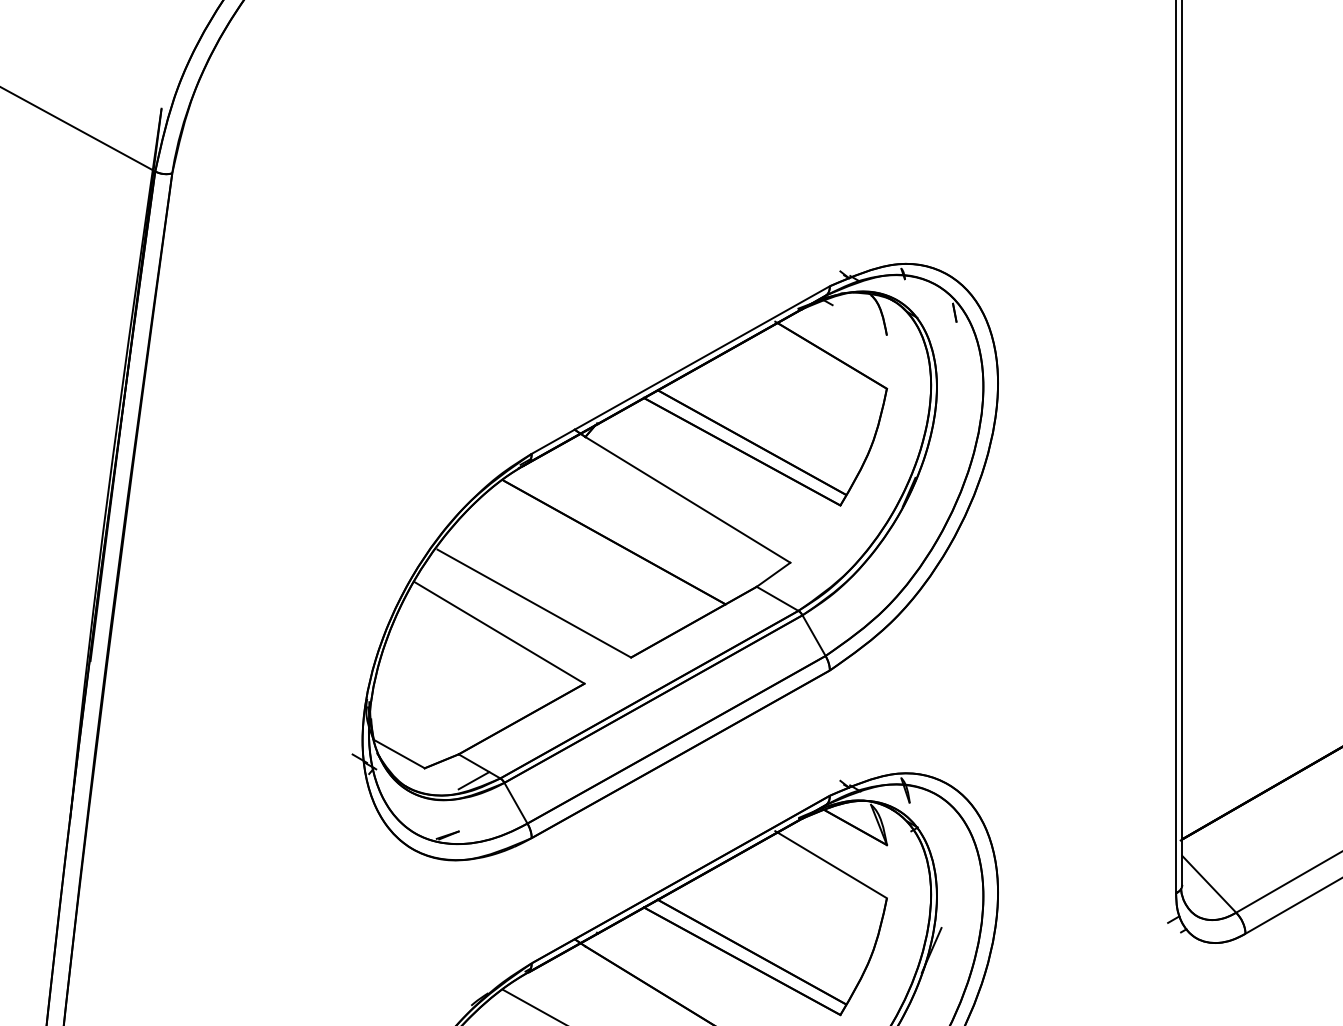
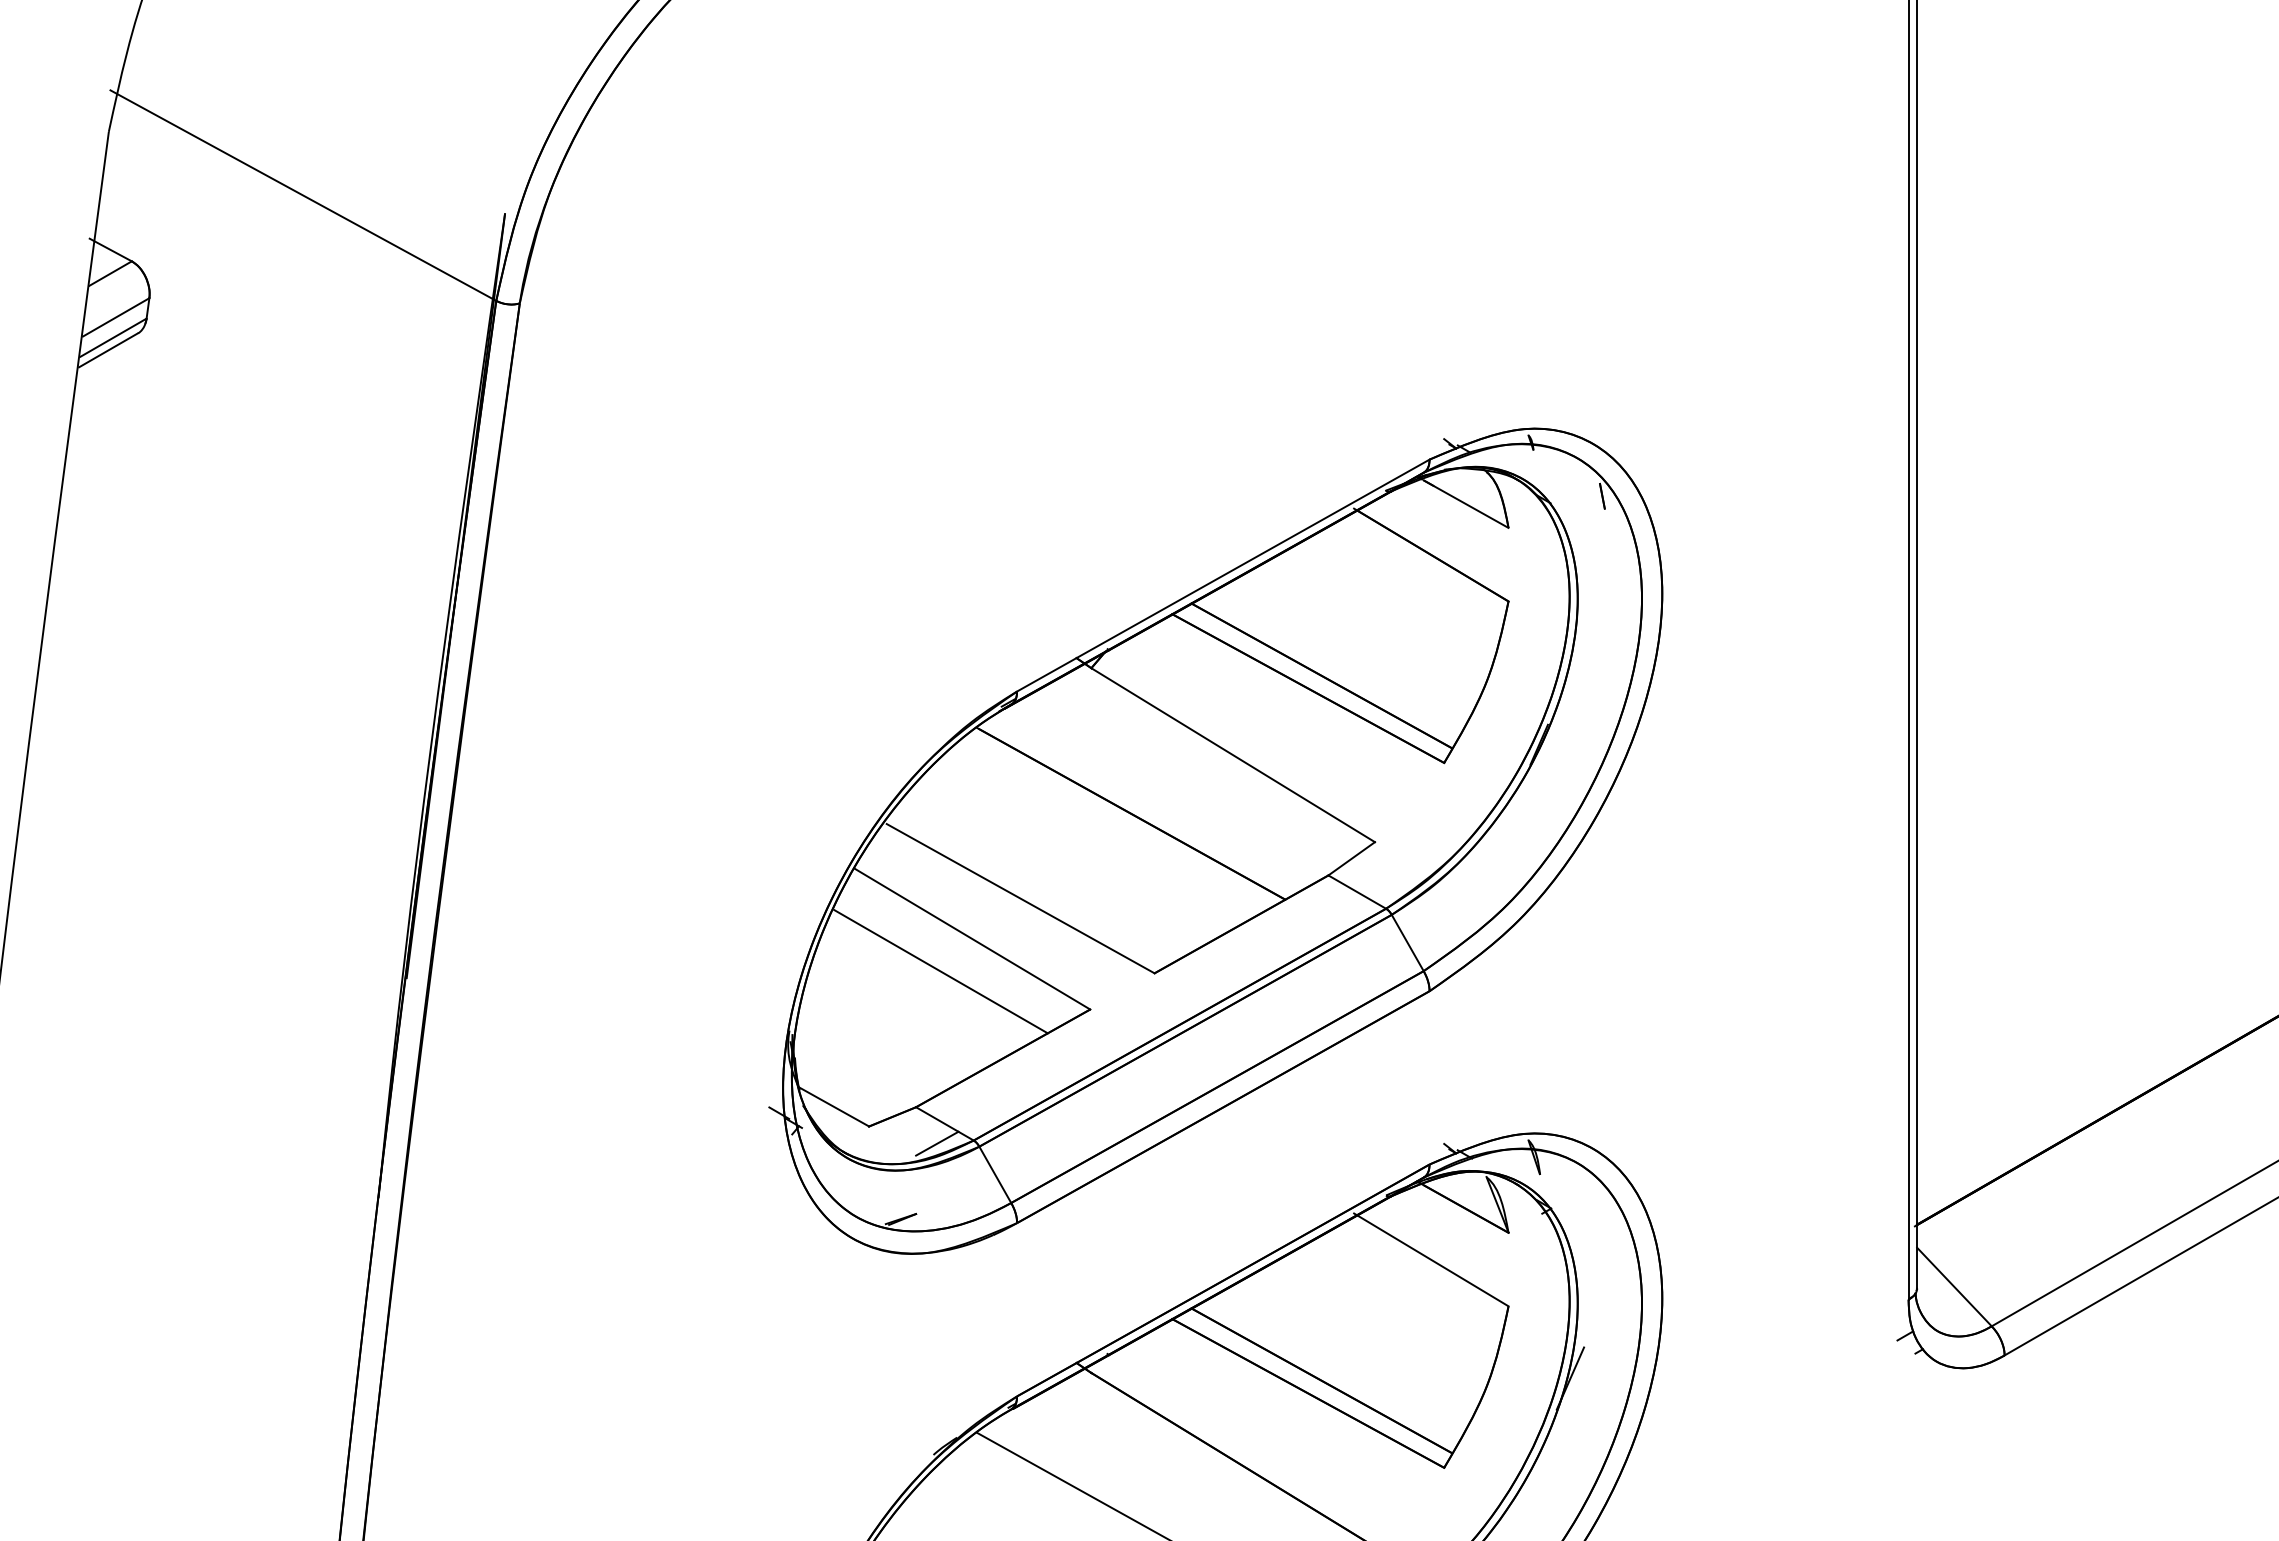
line: (856, 317) -> (1466, 503), added
line: (476, 656) -> (940, 971), added

